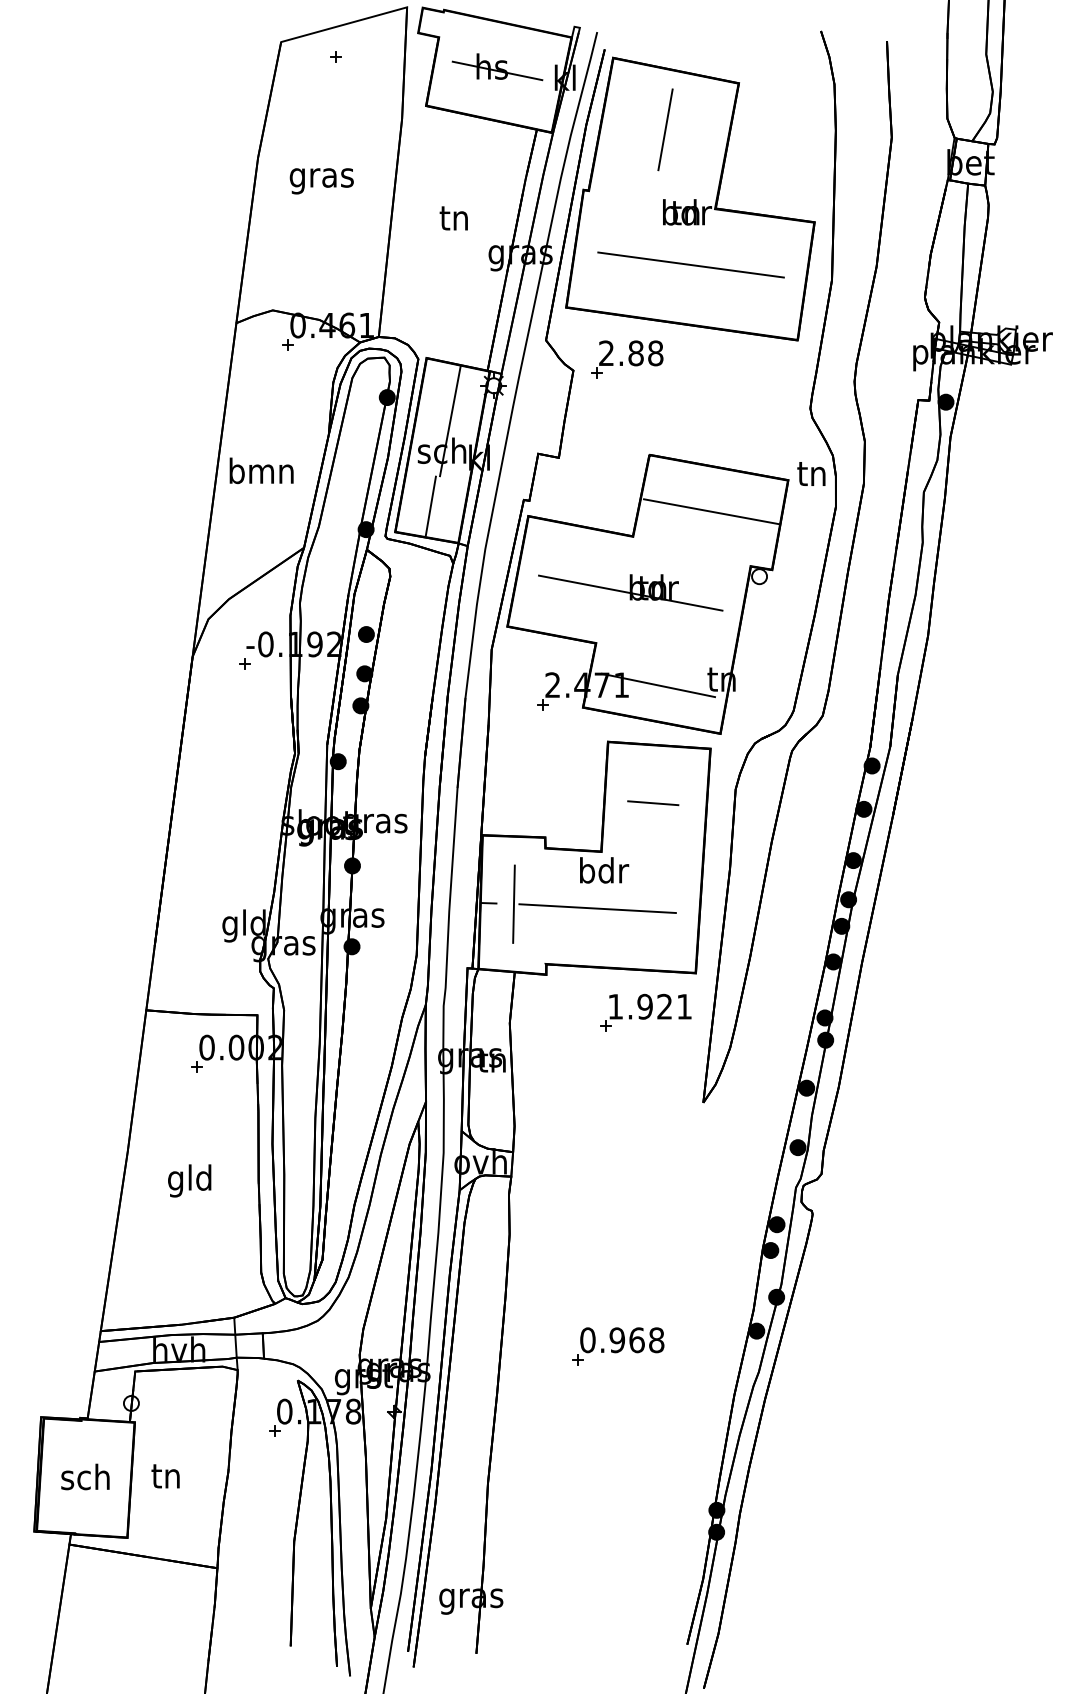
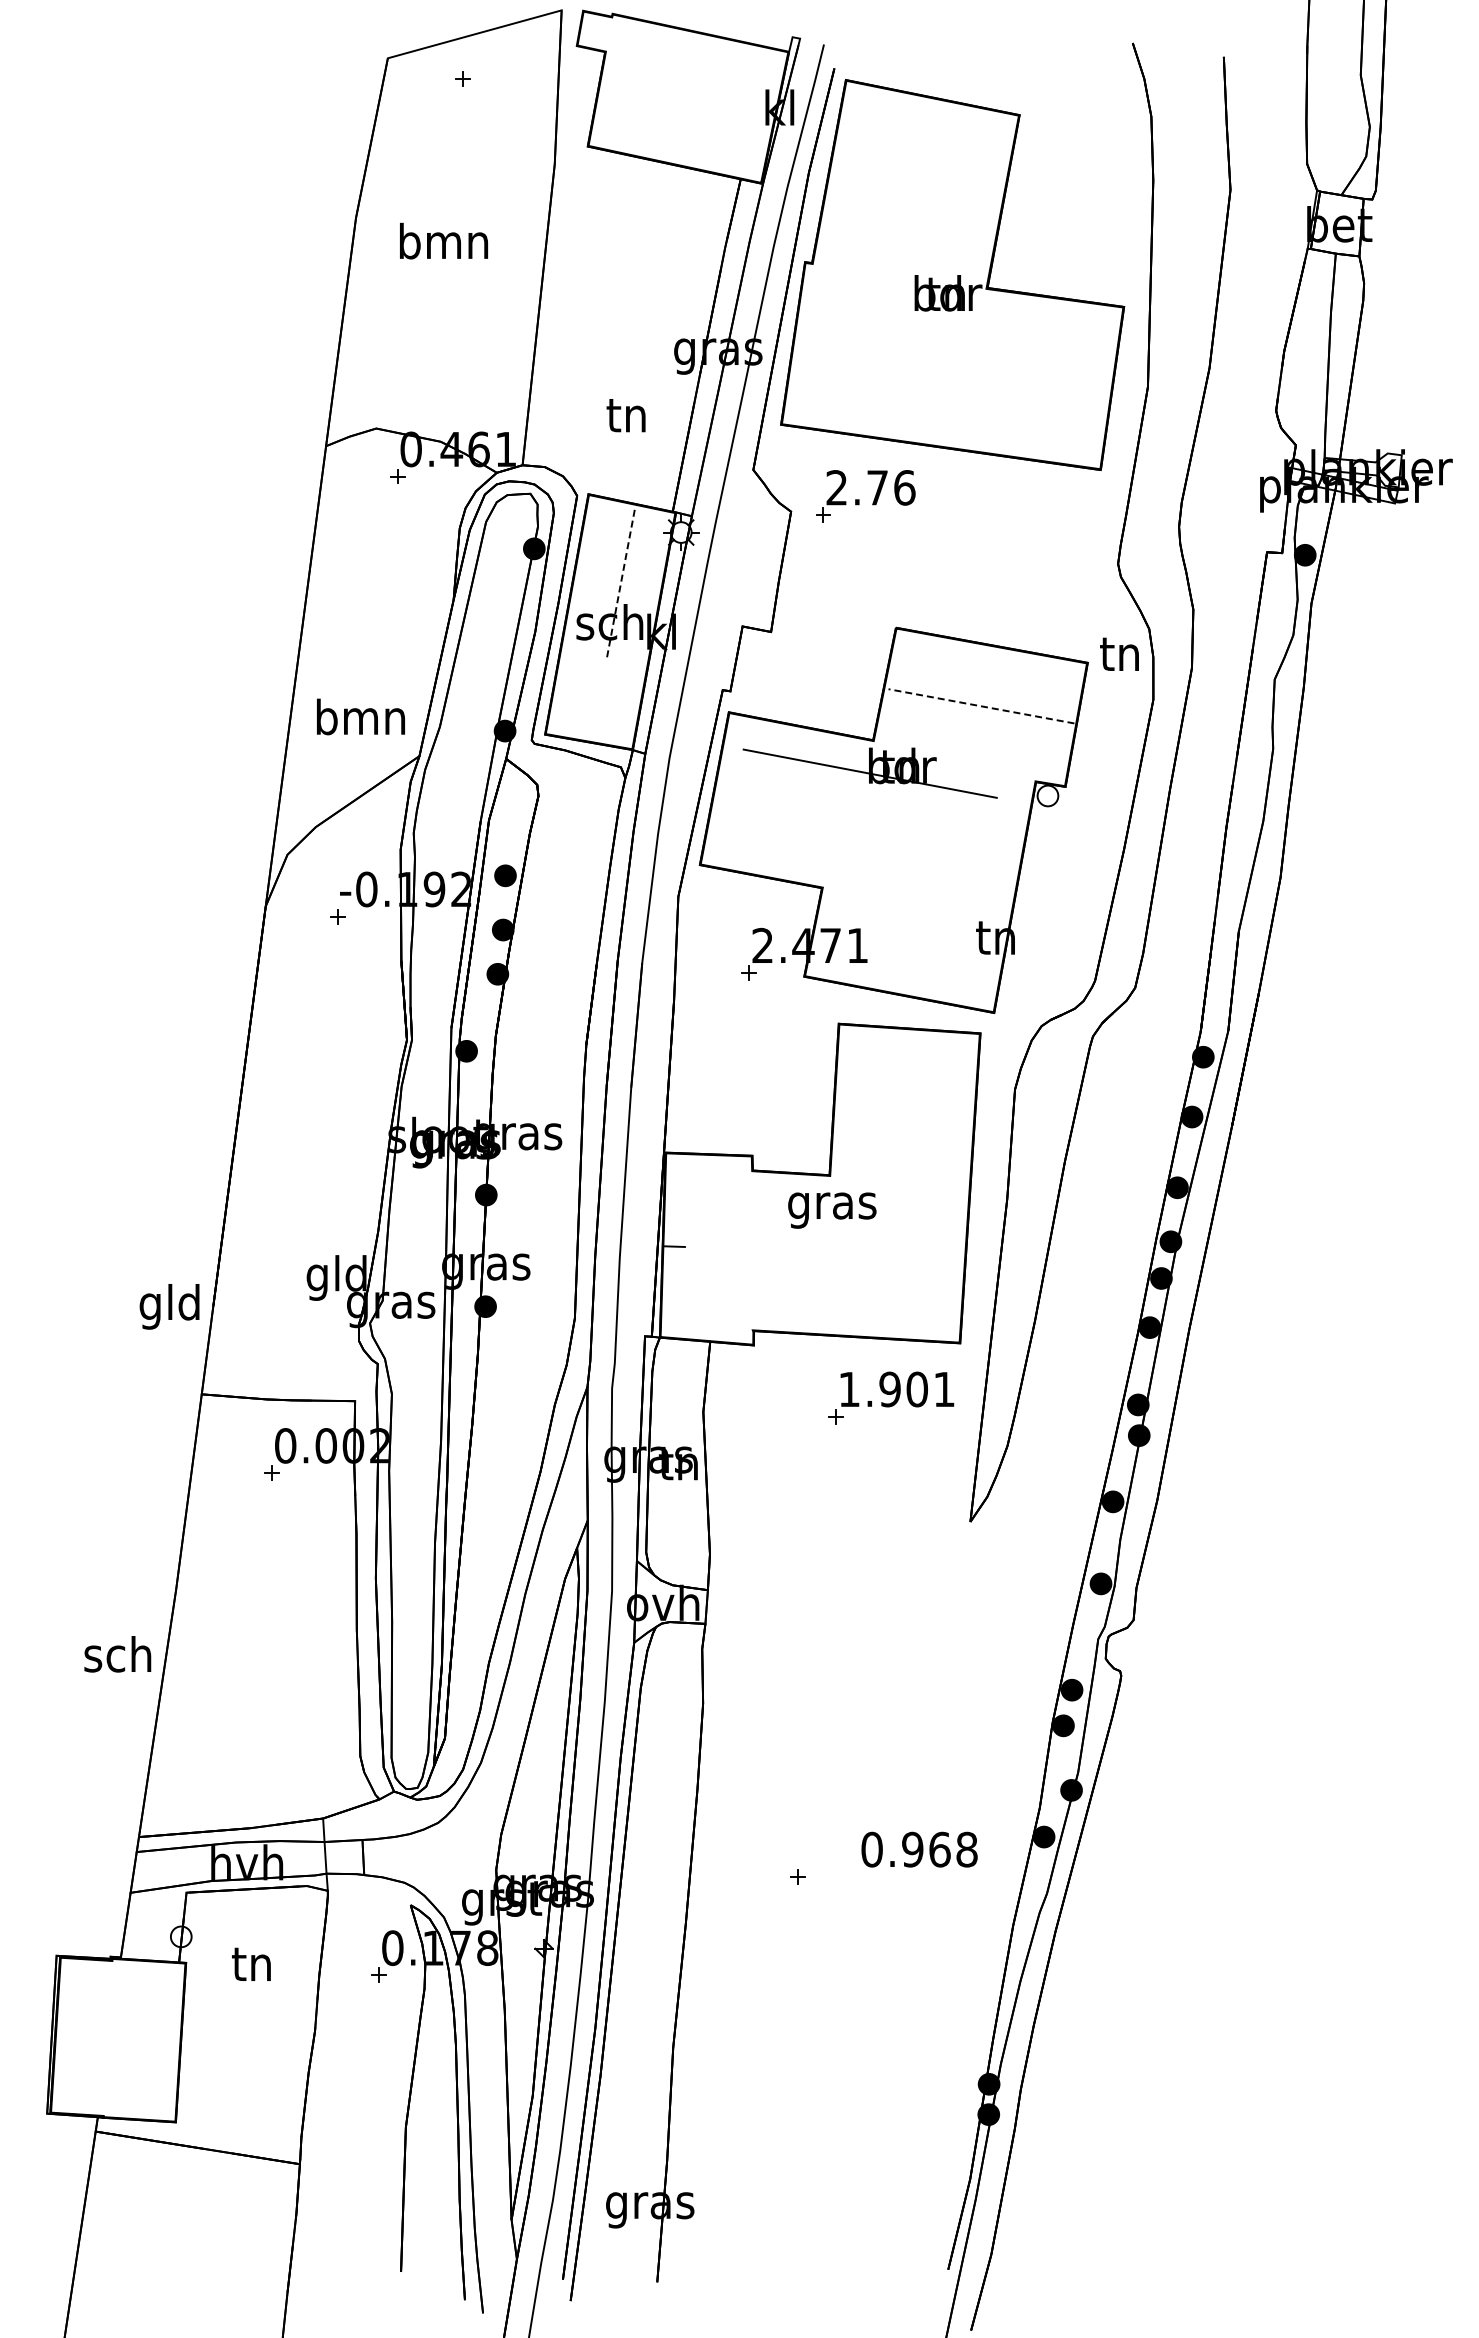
part: (497, 66) -> (686, 92), removed
line: (665, 129) -> (918, 179), removed
text: (321, 177) -> (443, 245), gras -> bmn
text: (453, 218) -> (625, 415), moved
line: (691, 264) -> (953, 365), removed
text: (646, 353) -> (891, 487), 2.88 -> 2.76
line: (450, 421) -> (621, 581), solid -> dashed
text: (261, 470) -> (360, 716), moved
line: (430, 506) -> (594, 698), removed
line: (711, 511) -> (981, 706), solid -> dashed
part: (630, 592) -> (869, 772), moved
line: (658, 685) -> (908, 946), removed
line: (652, 803) -> (900, 1108), removed
text: (603, 873) -> (832, 1205), bdr -> gras
line: (513, 903) -> (708, 1247), removed
line: (597, 908) -> (824, 1254), removed
text: (664, 1006) -> (917, 1389), 1.921 -> 1.901
text: (189, 1180) -> (169, 1306), moved
text: (622, 1340) -> (919, 1849), moved
text: (165, 1475) -> (251, 1963), moved
text: (85, 1477) -> (117, 1654), moved

